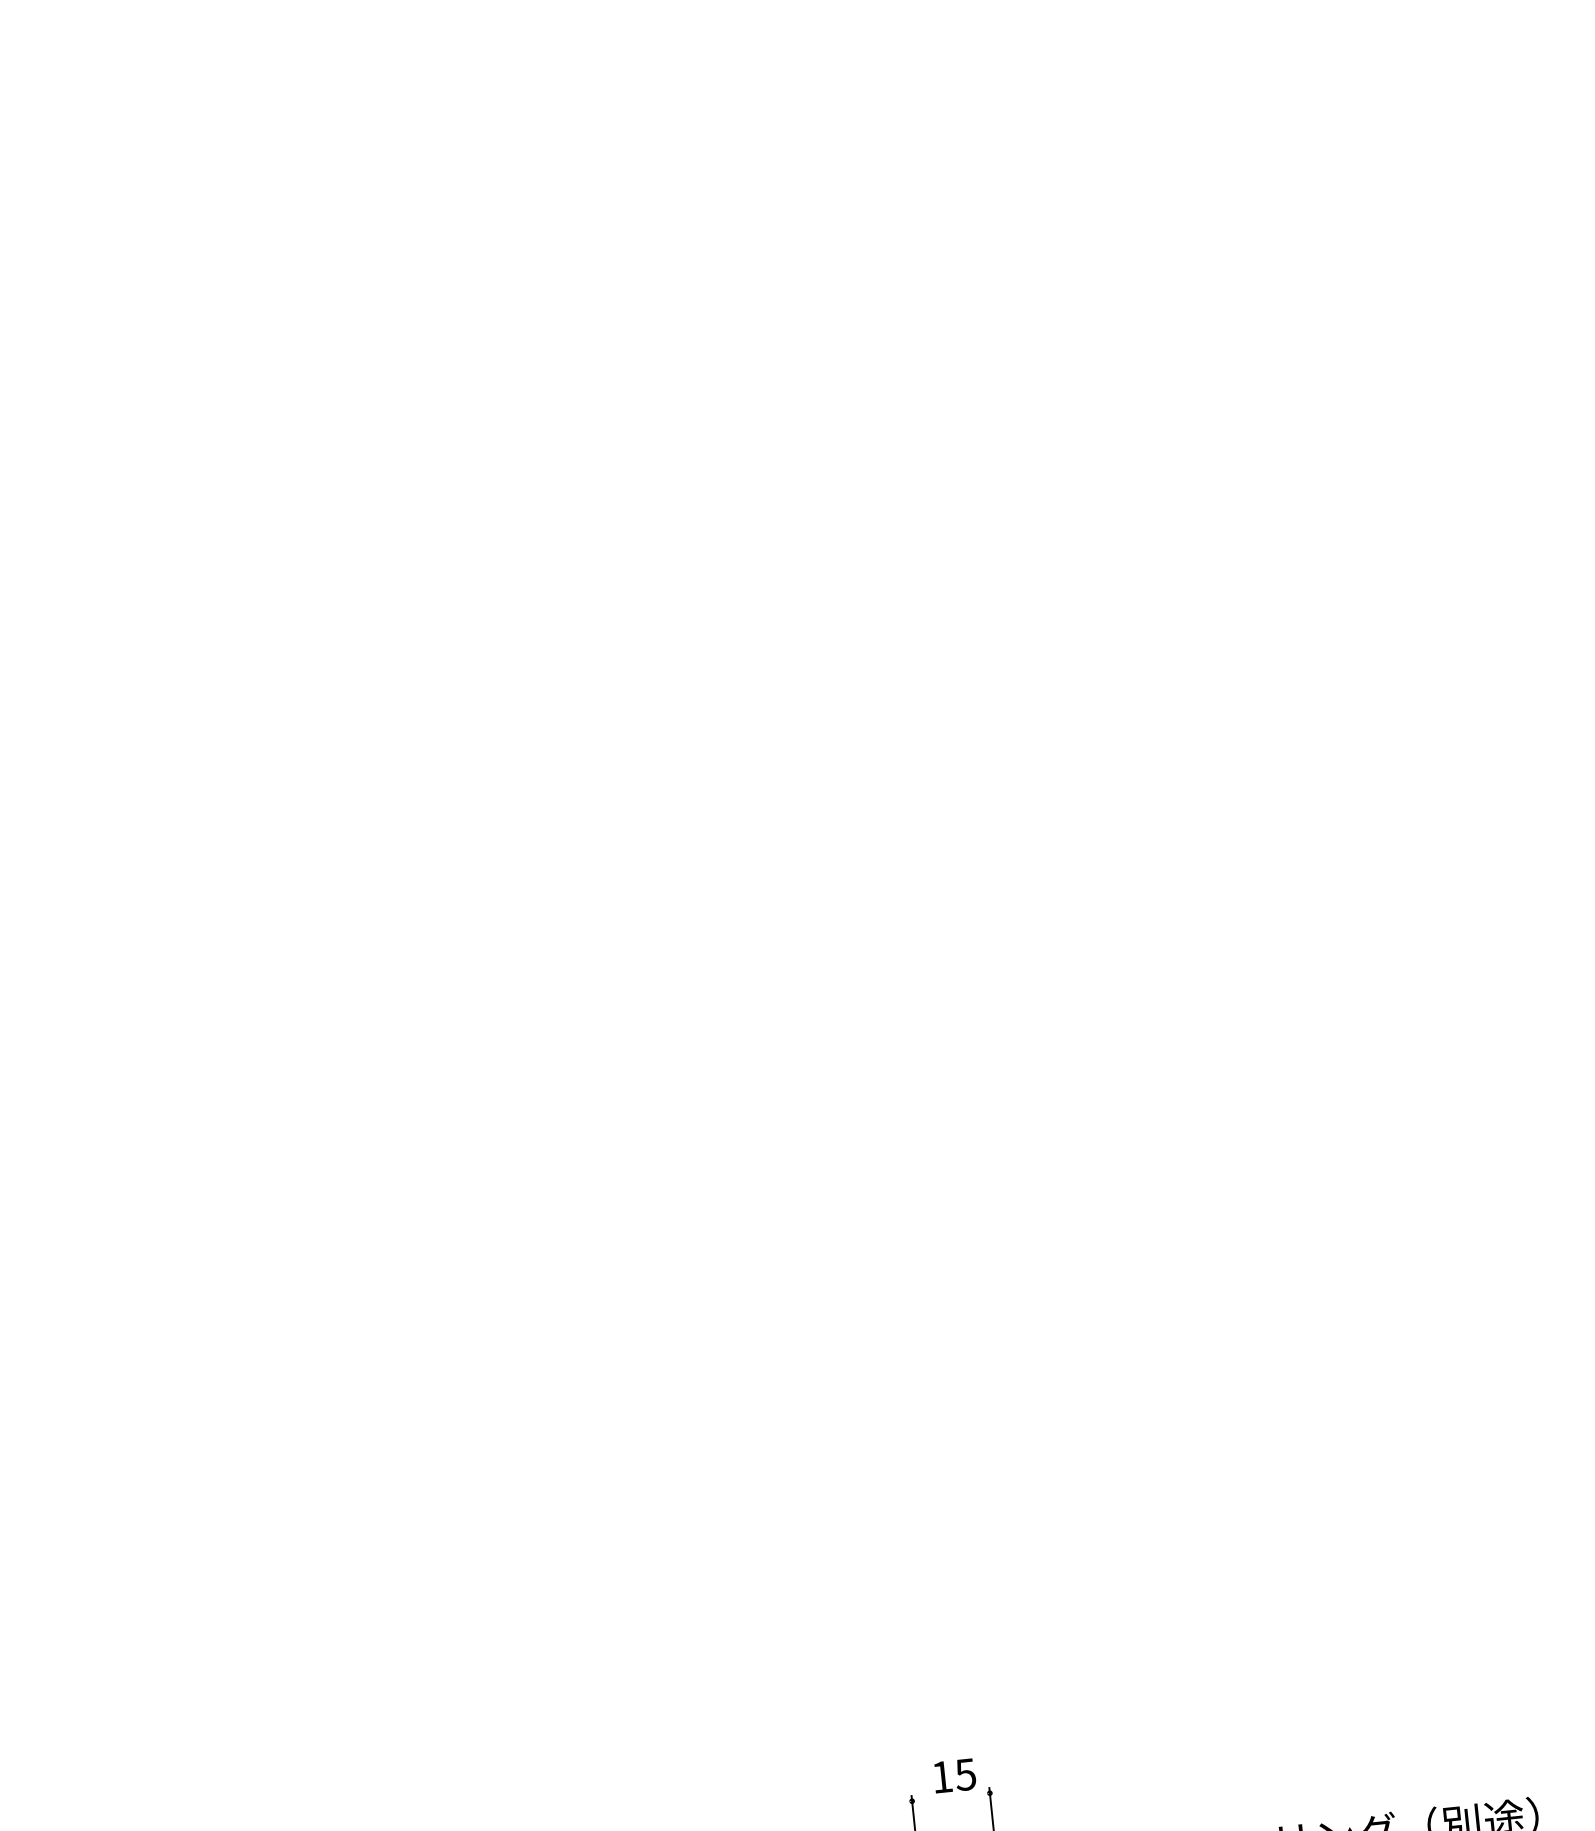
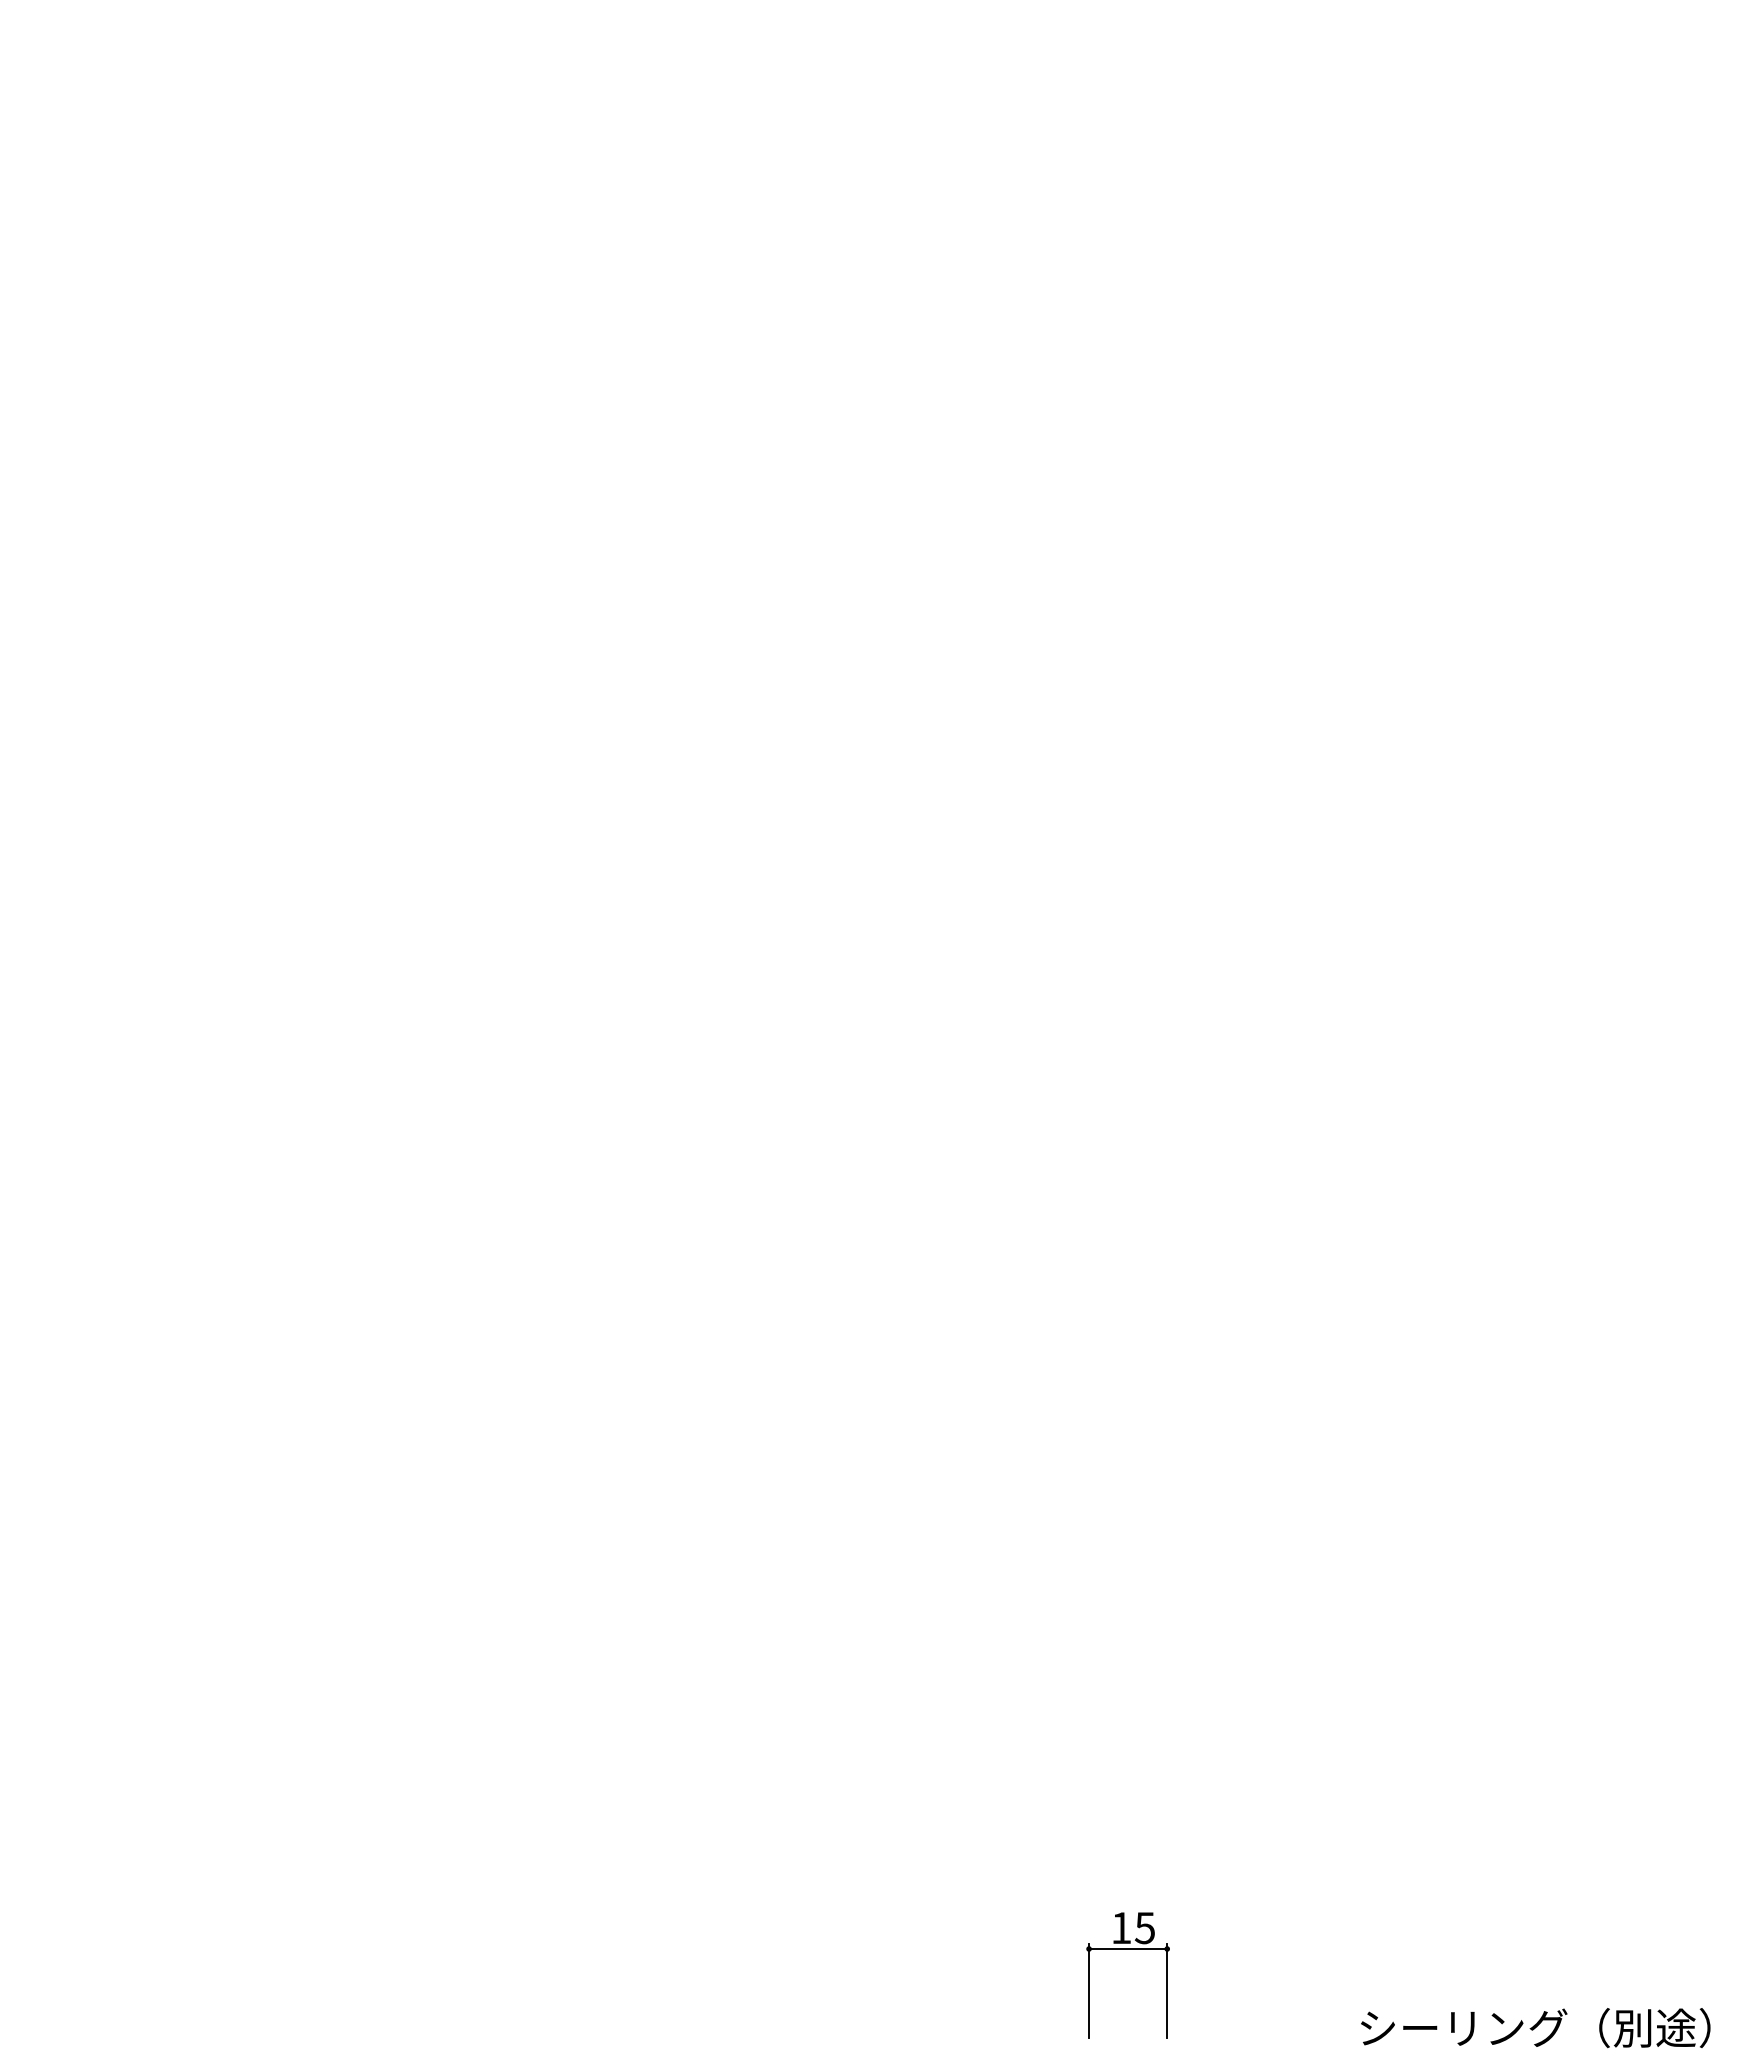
line: (951, 1796) -> (1128, 1948), added

